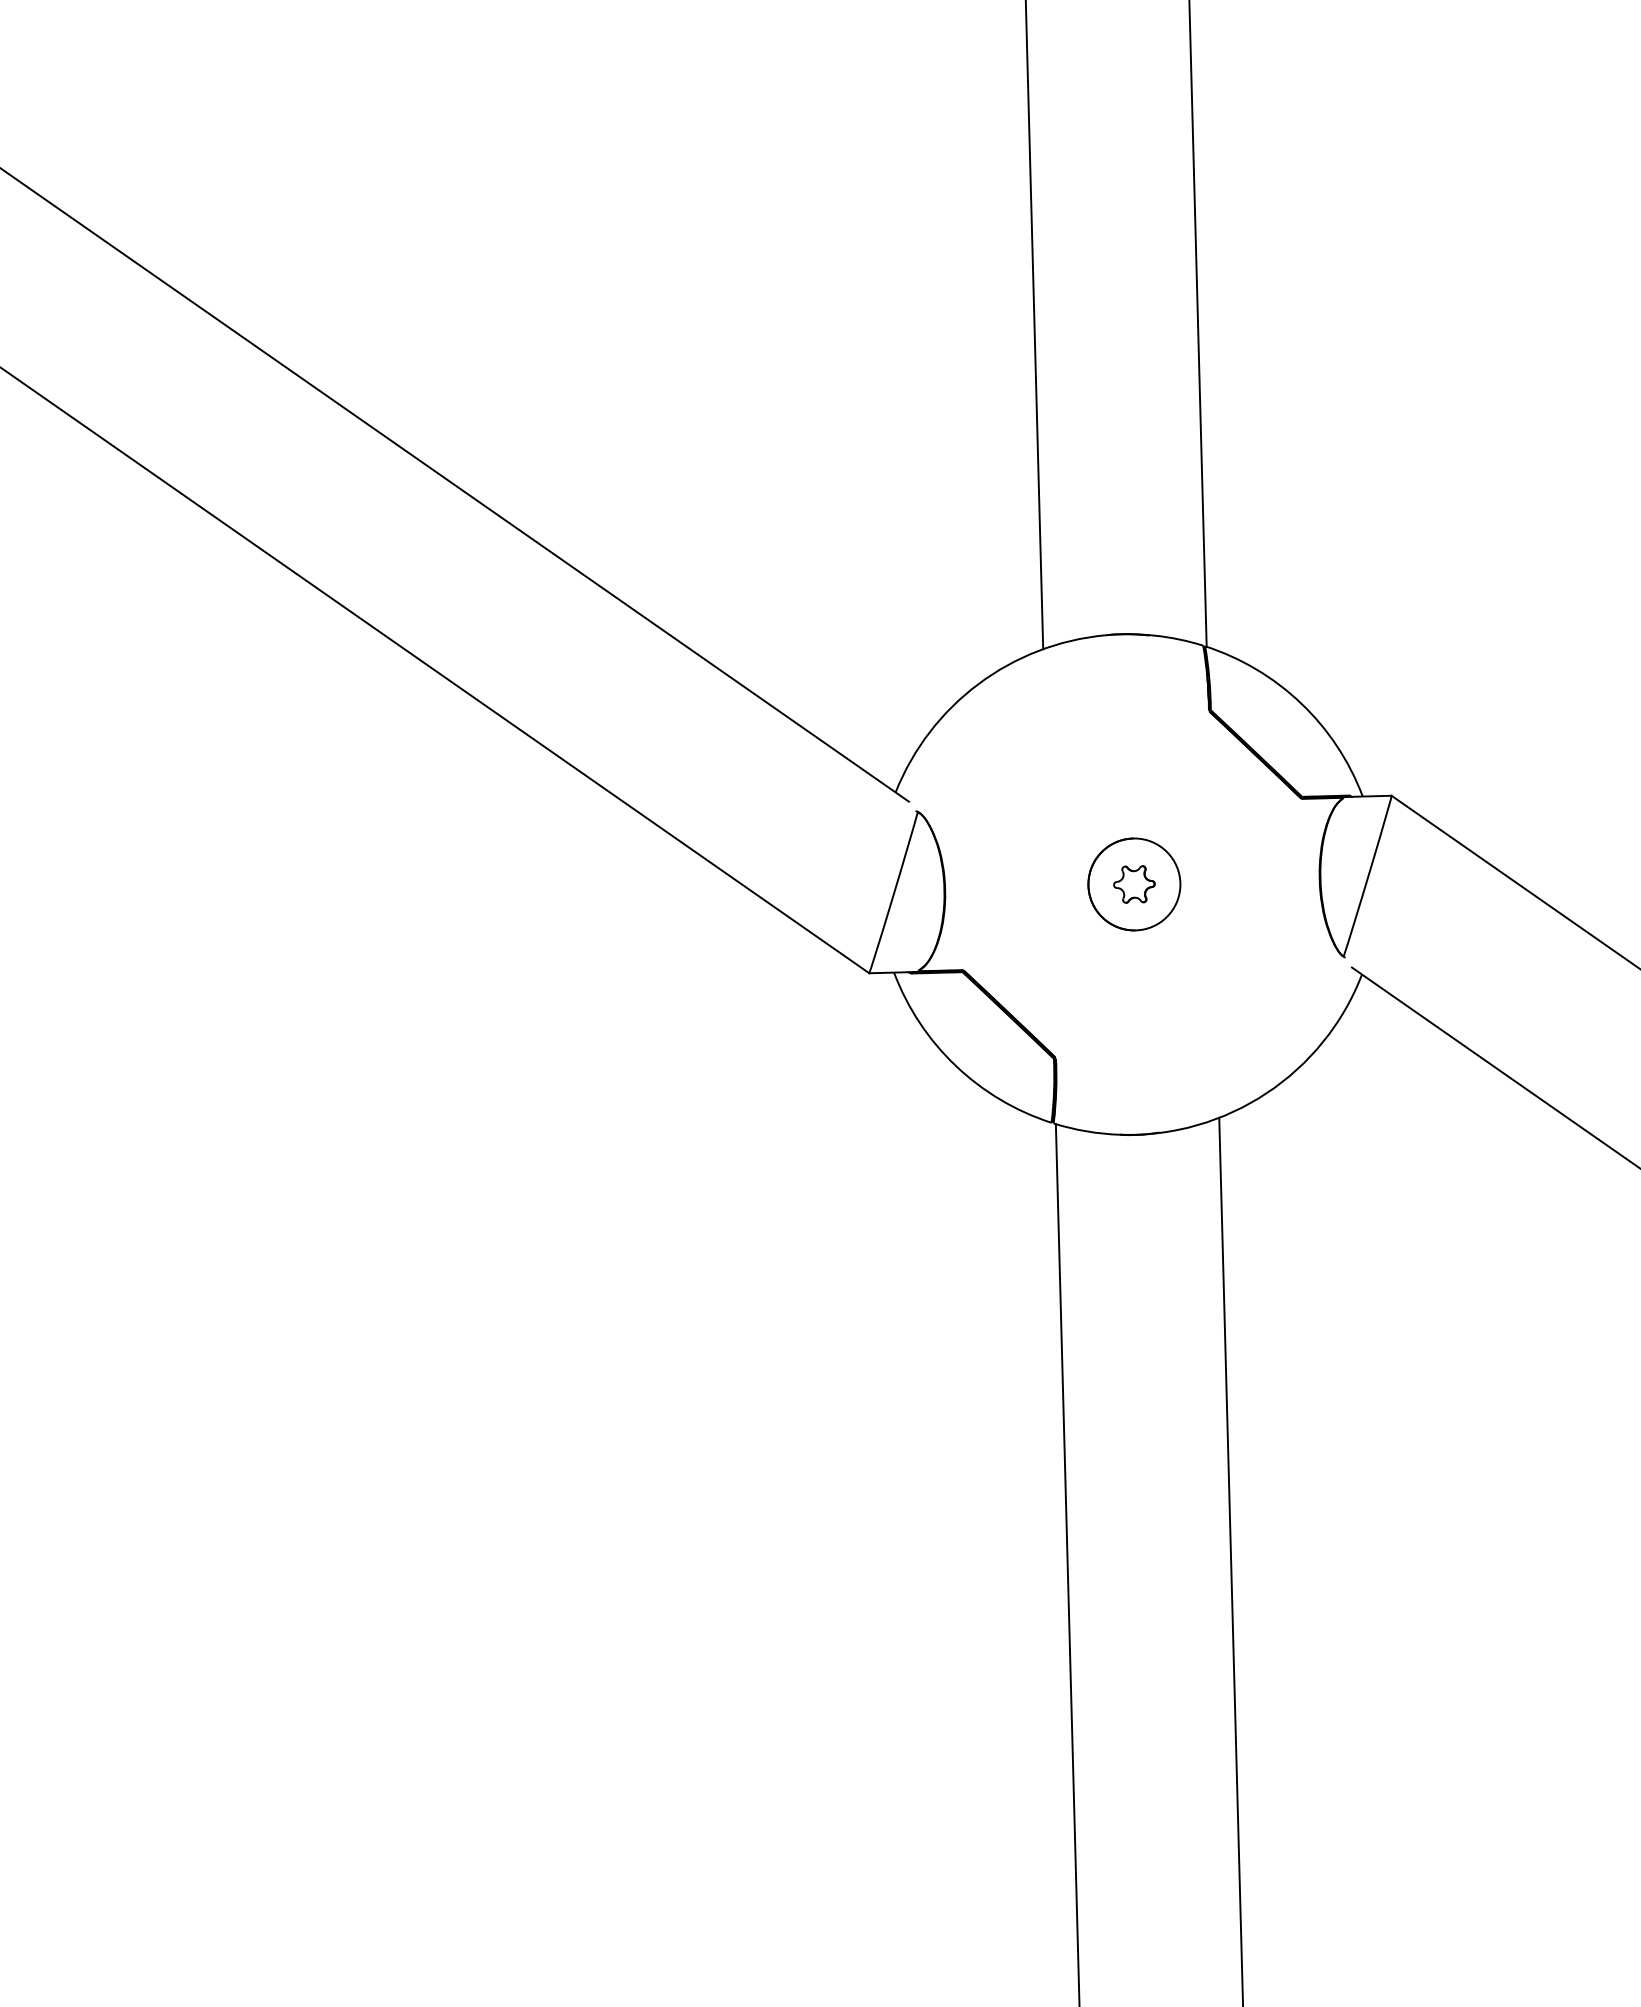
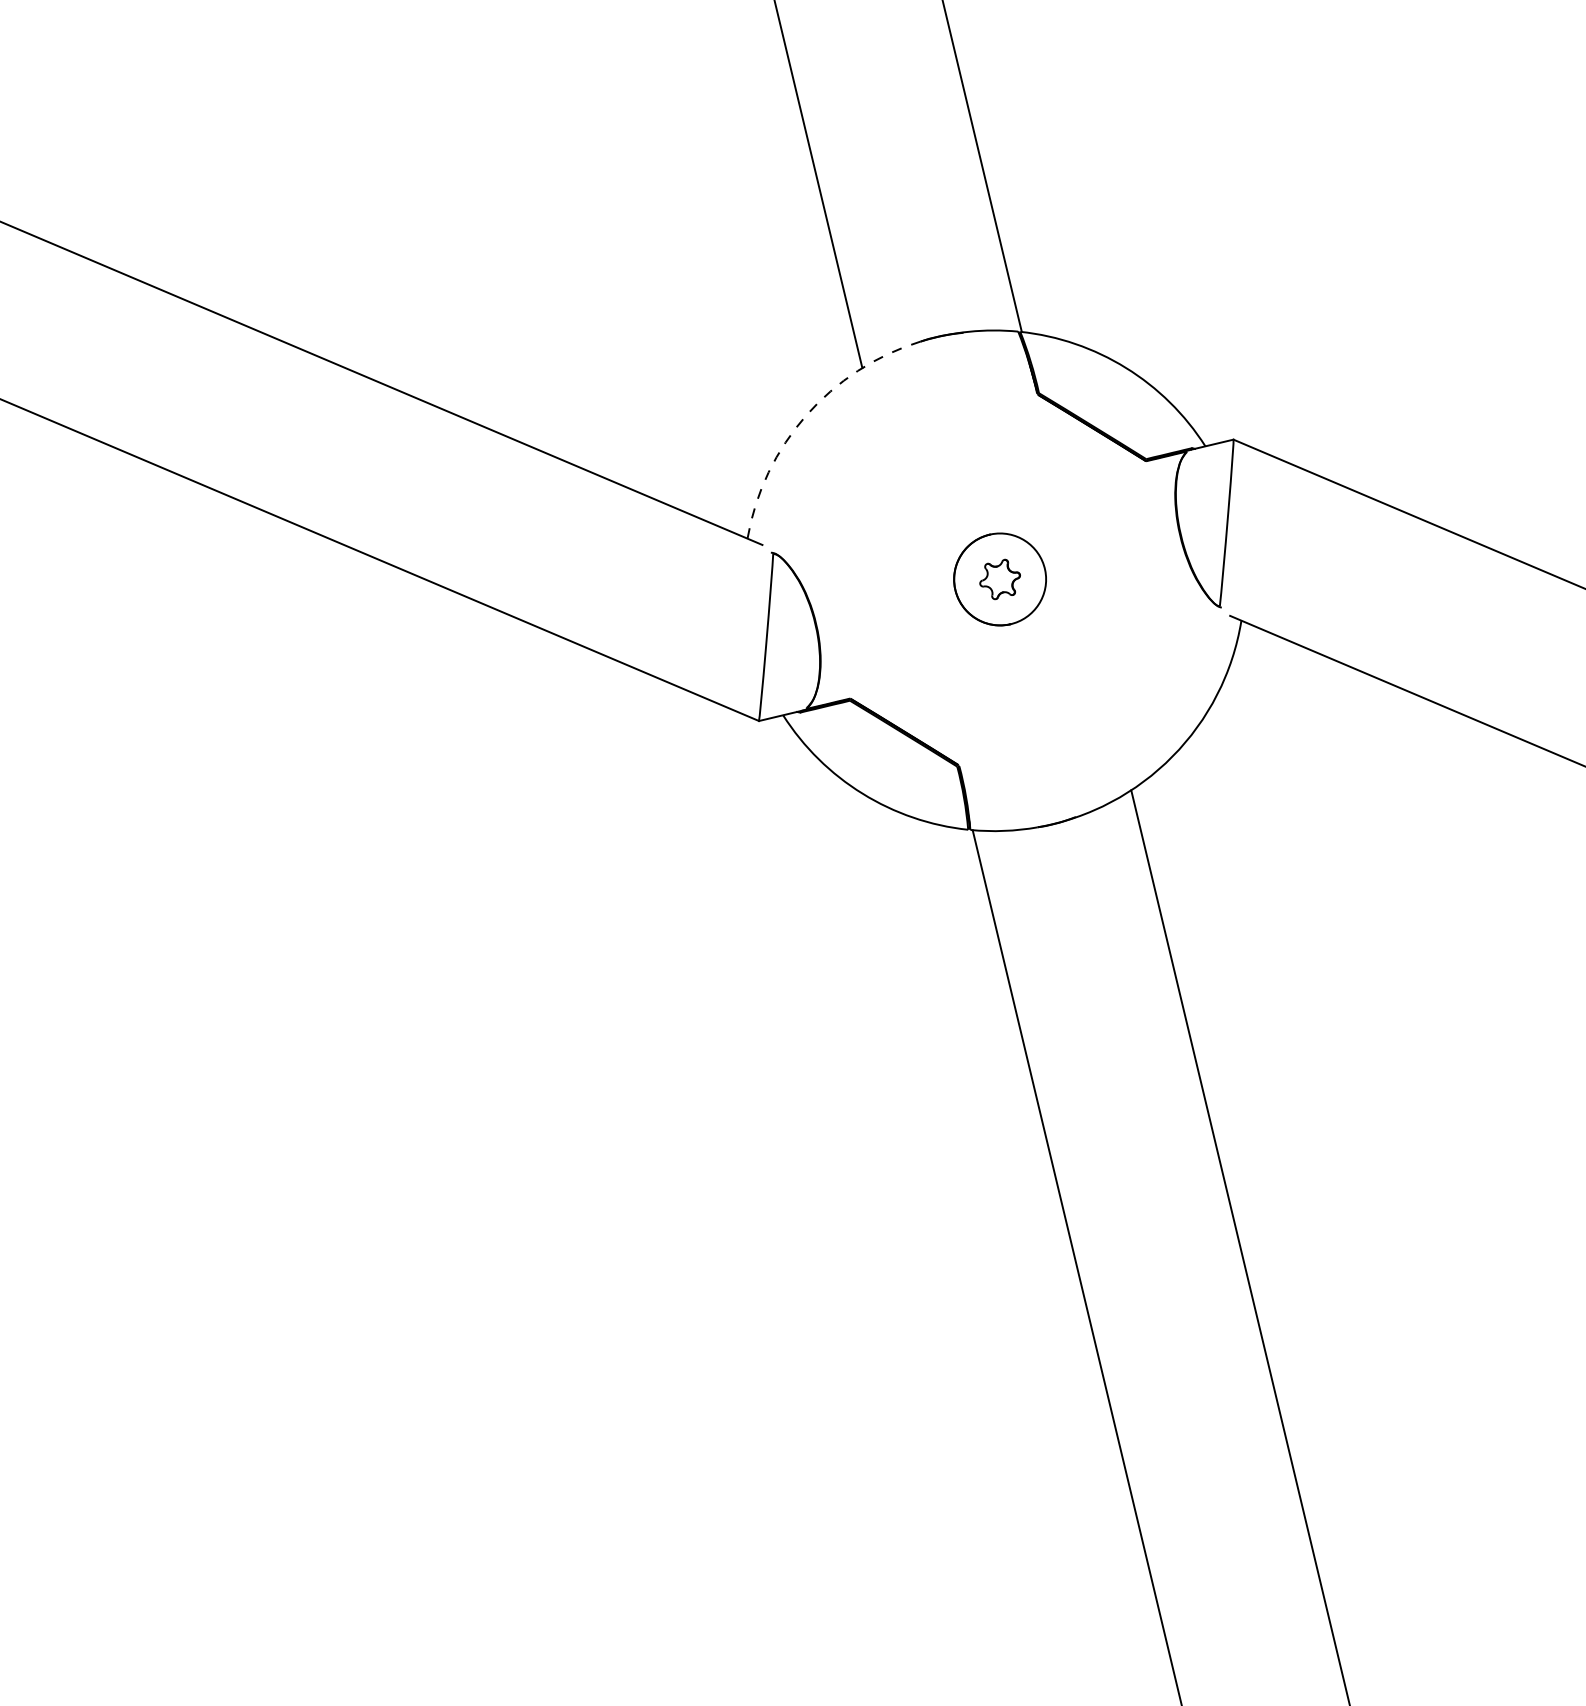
arc: (978, 684) -> (806, 415), solid -> dashed

